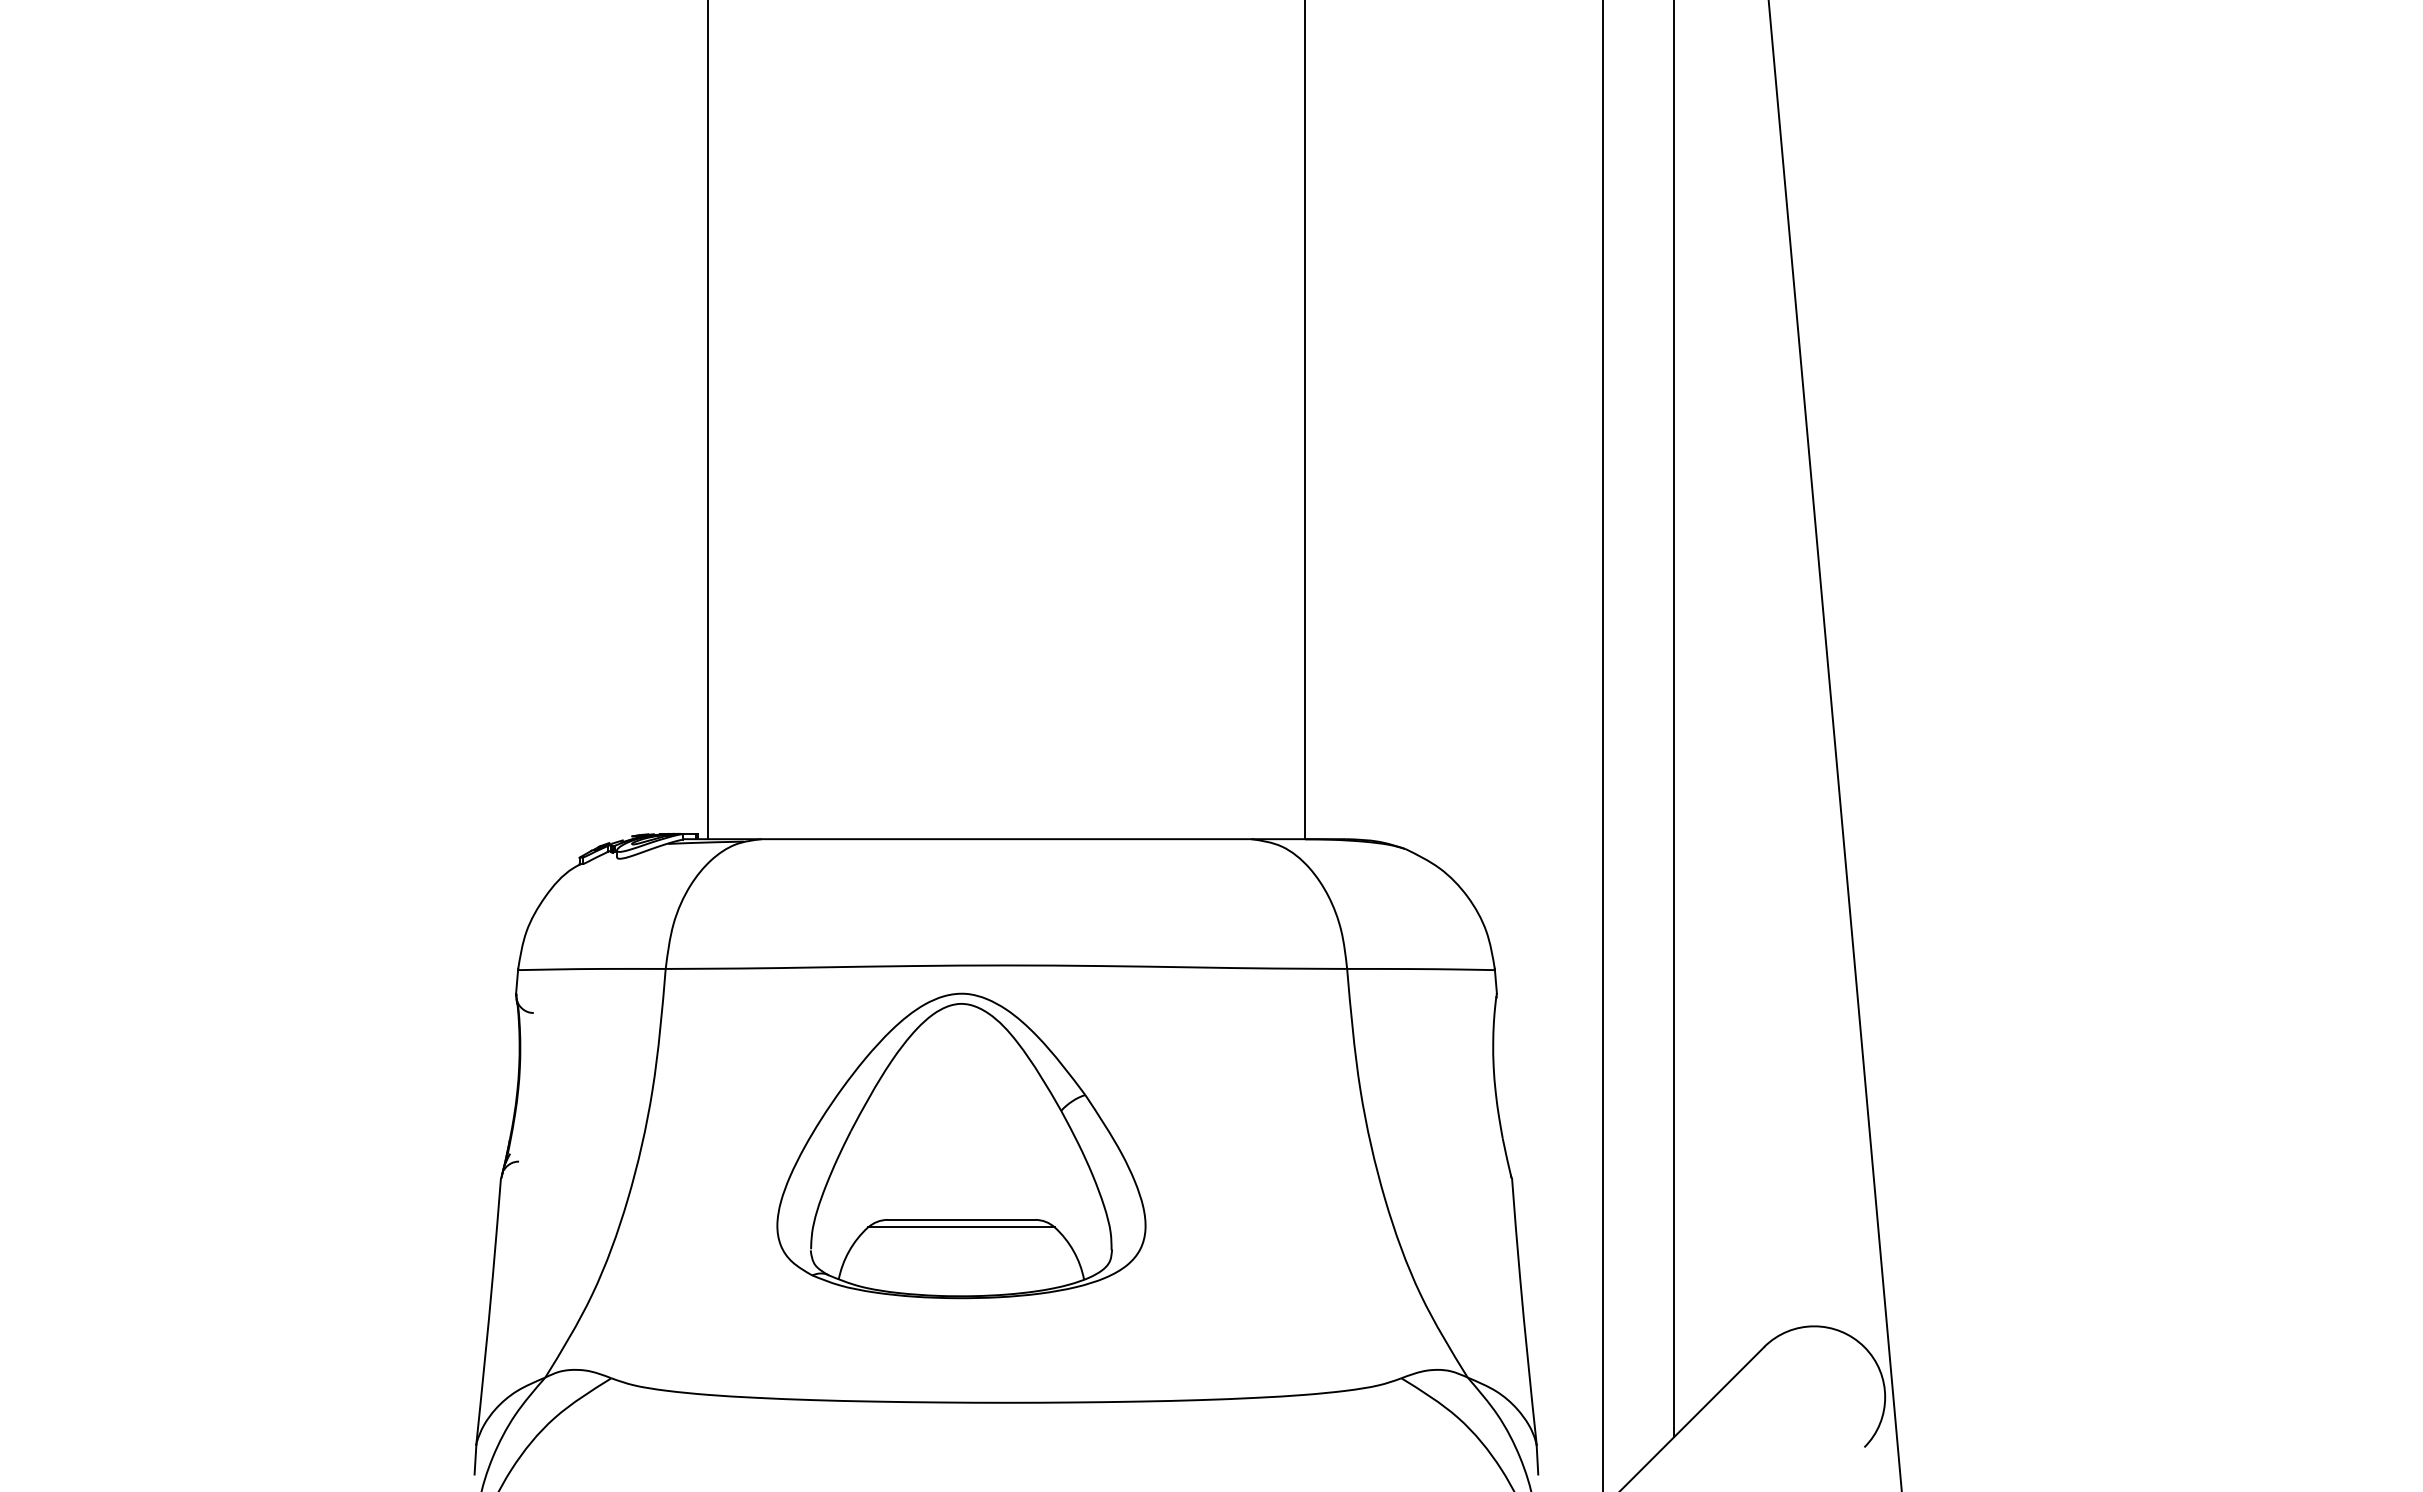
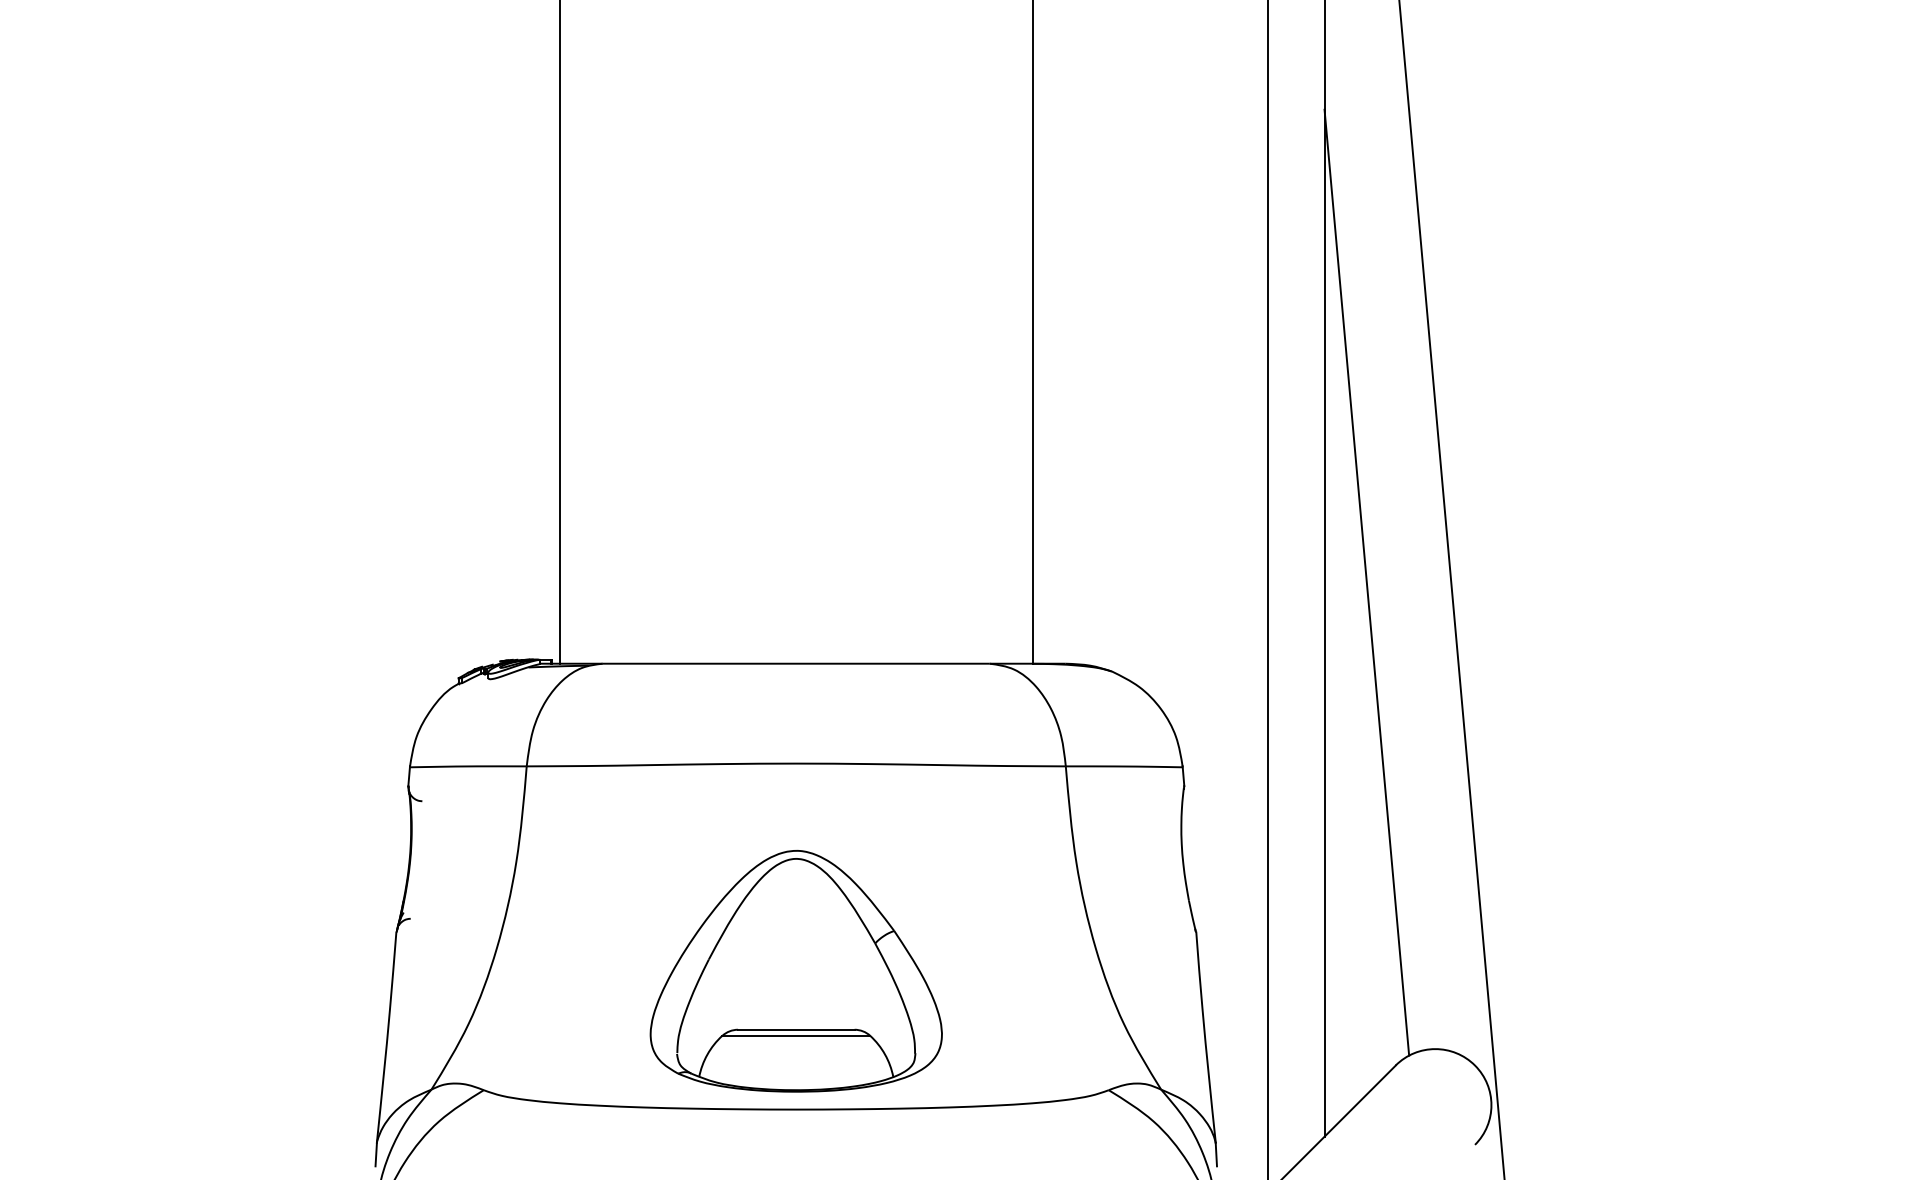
line: (1727, 736) -> (1366, 582), added
part: (961, 1145) -> (796, 970), moved

